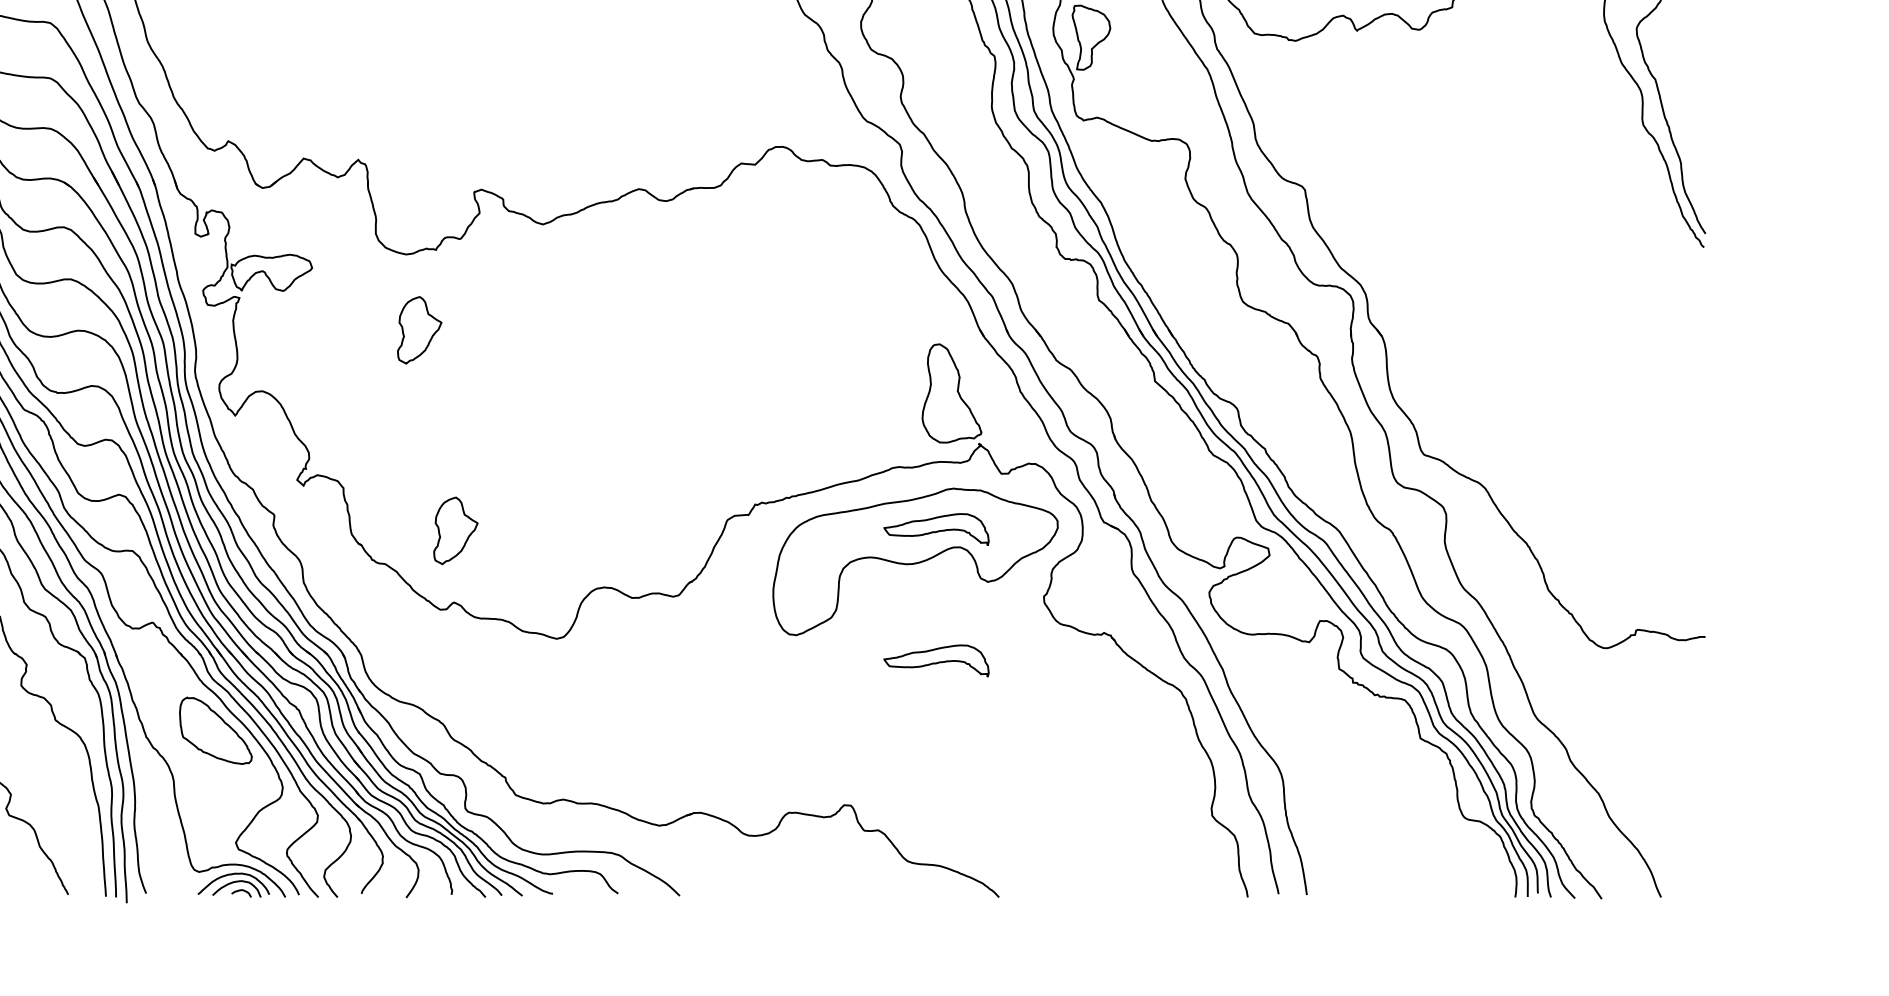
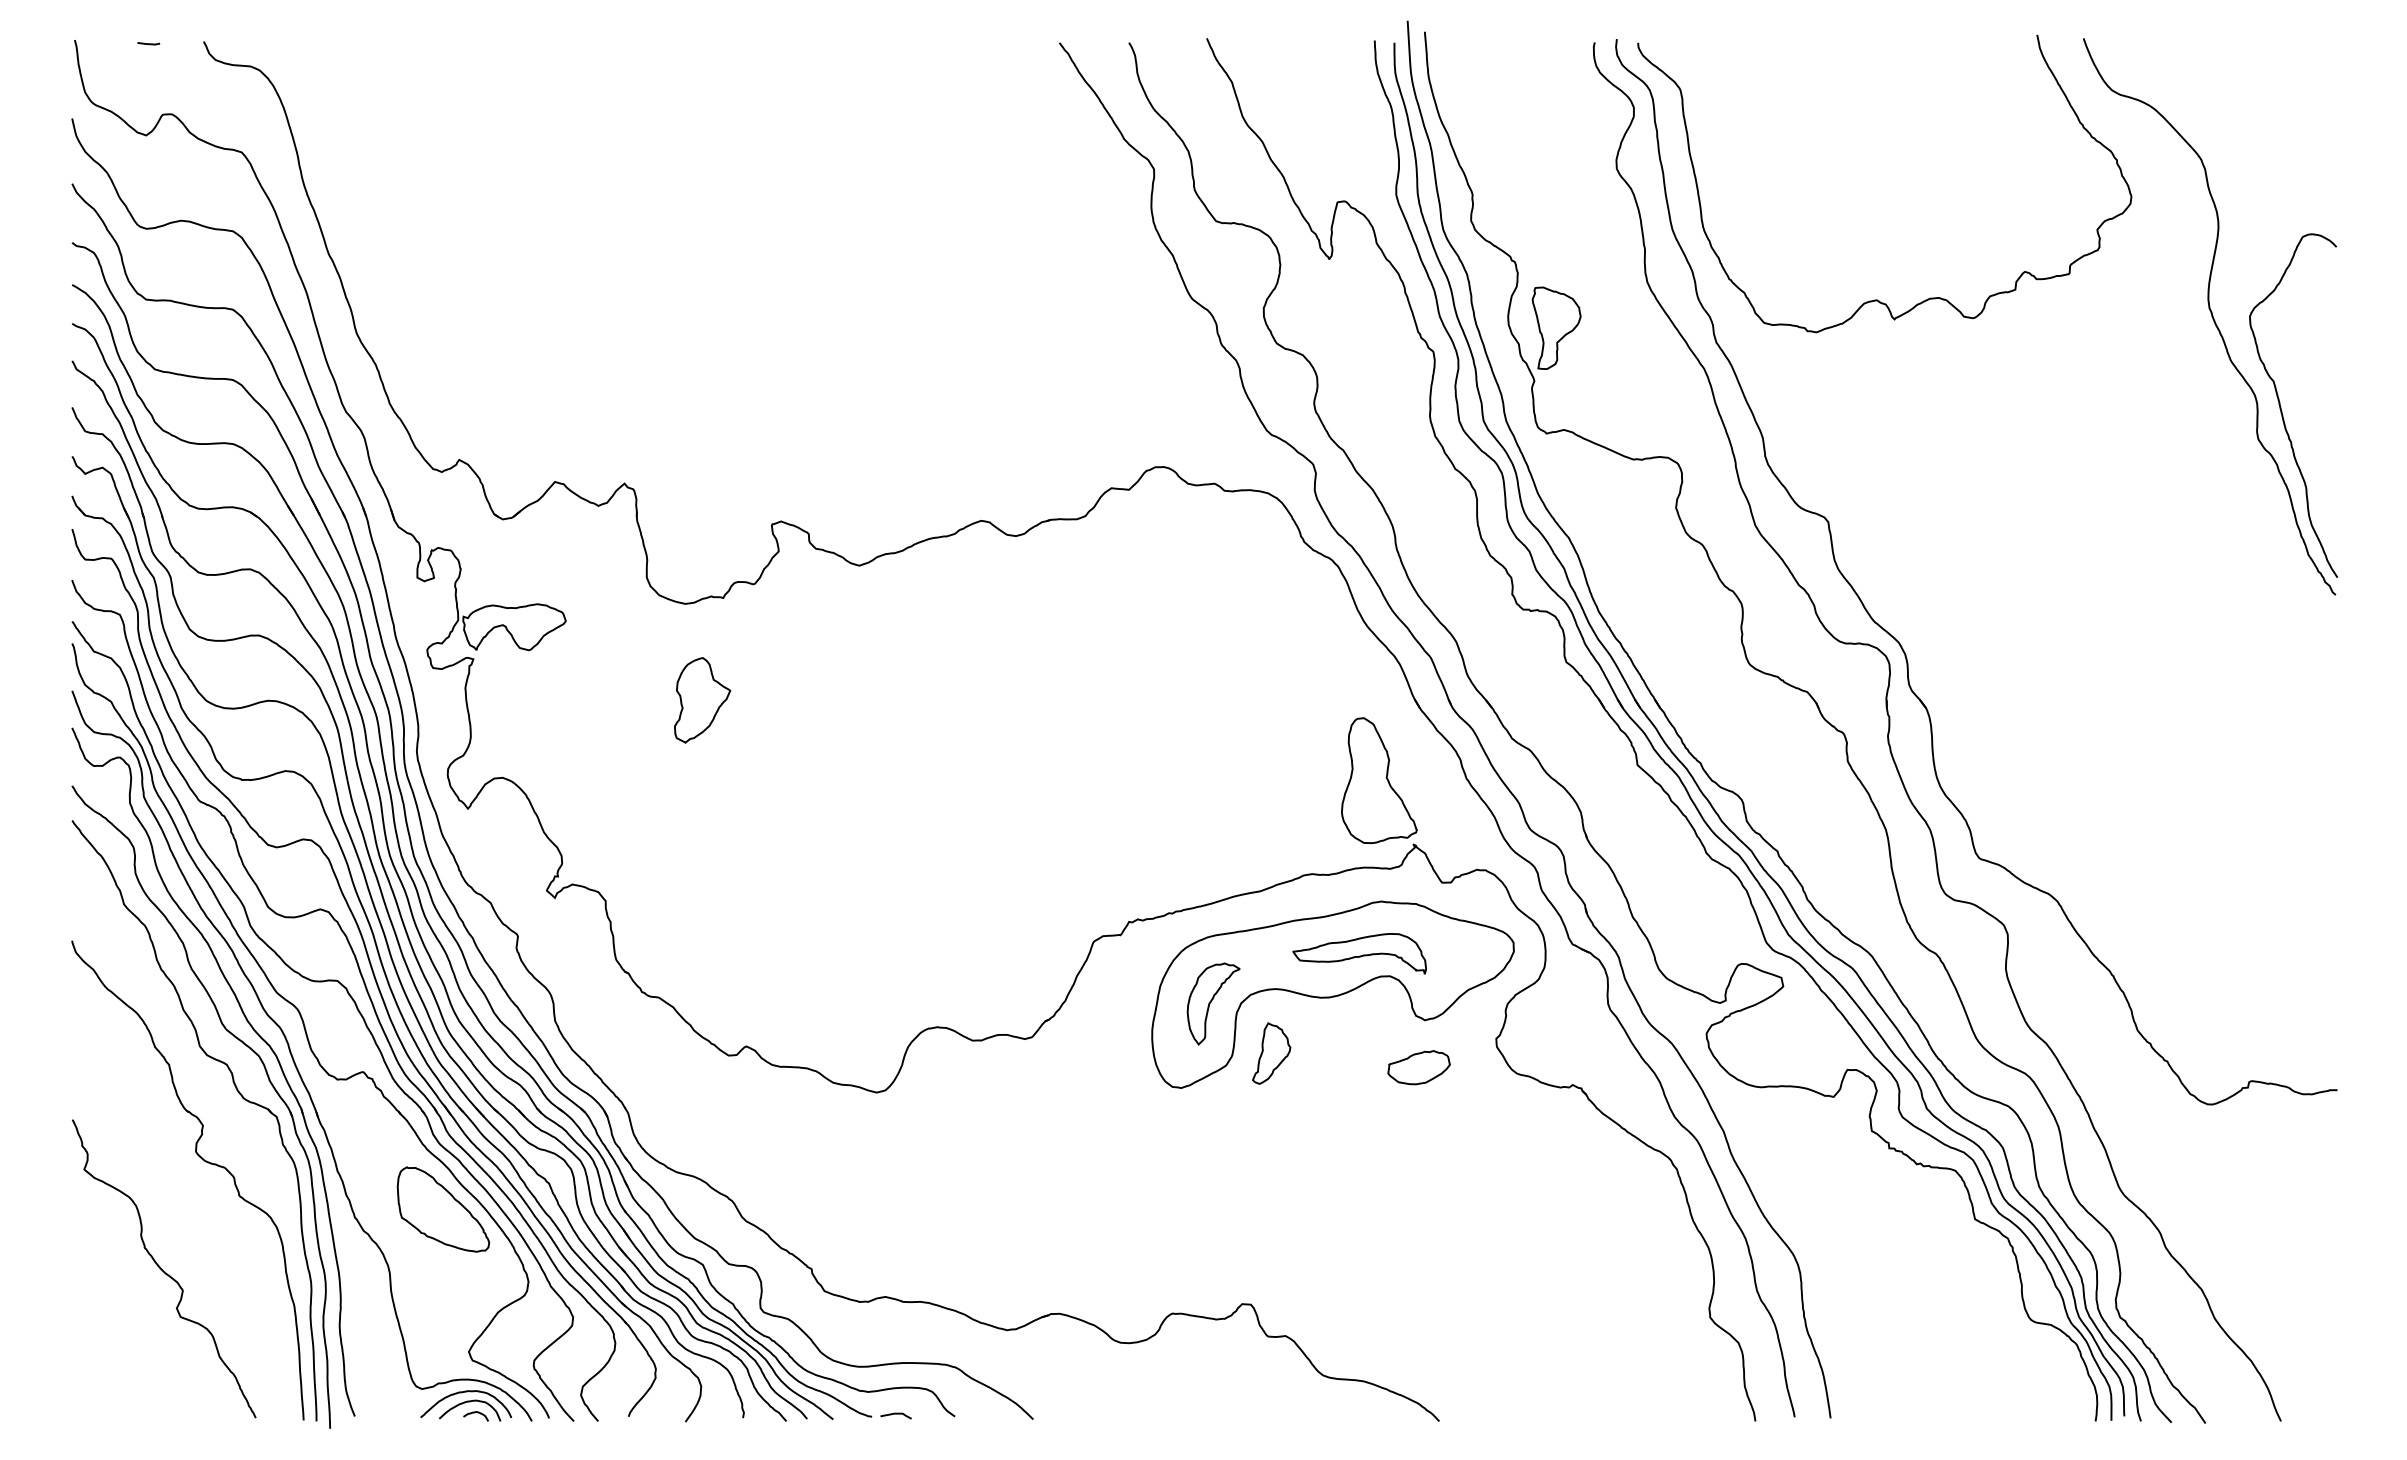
part: (455, 531) -> (748, 955), removed
part: (821, 568) -> (1213, 1003), added
part: (867, 608) -> (1271, 1053), added
part: (982, 619) -> (1418, 1067), added
part: (936, 660) -> (1359, 1120), removed
curve: (571, 892) -> (895, 1414), added

